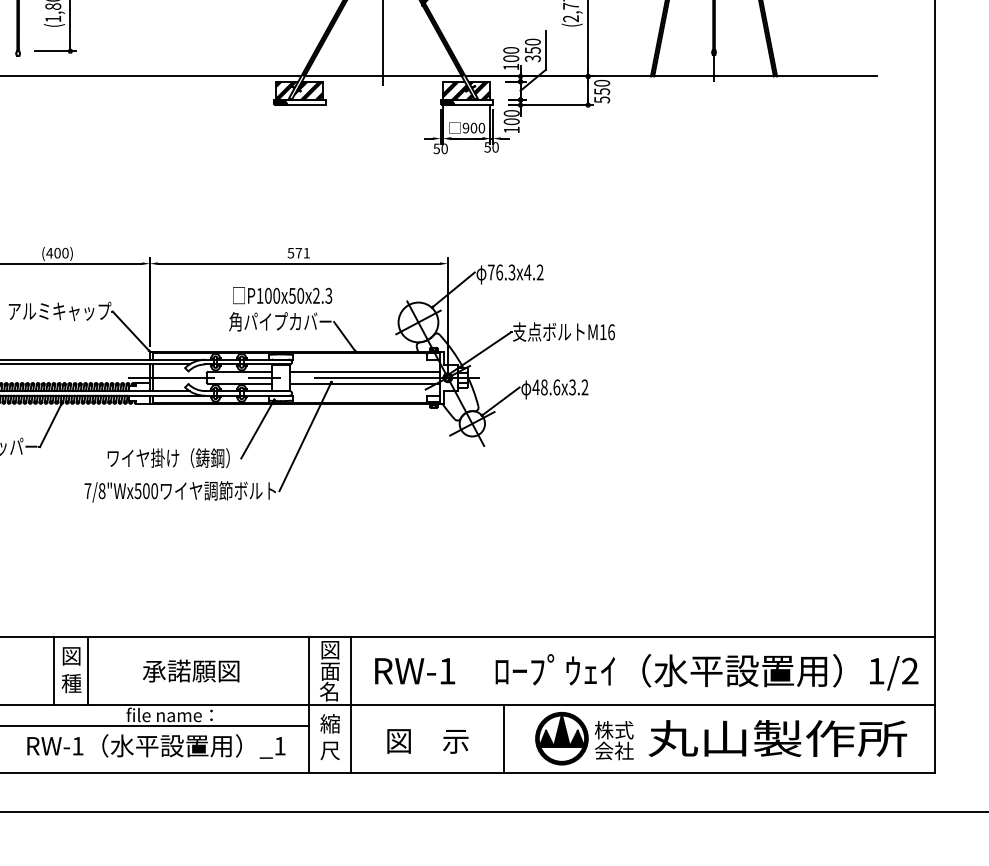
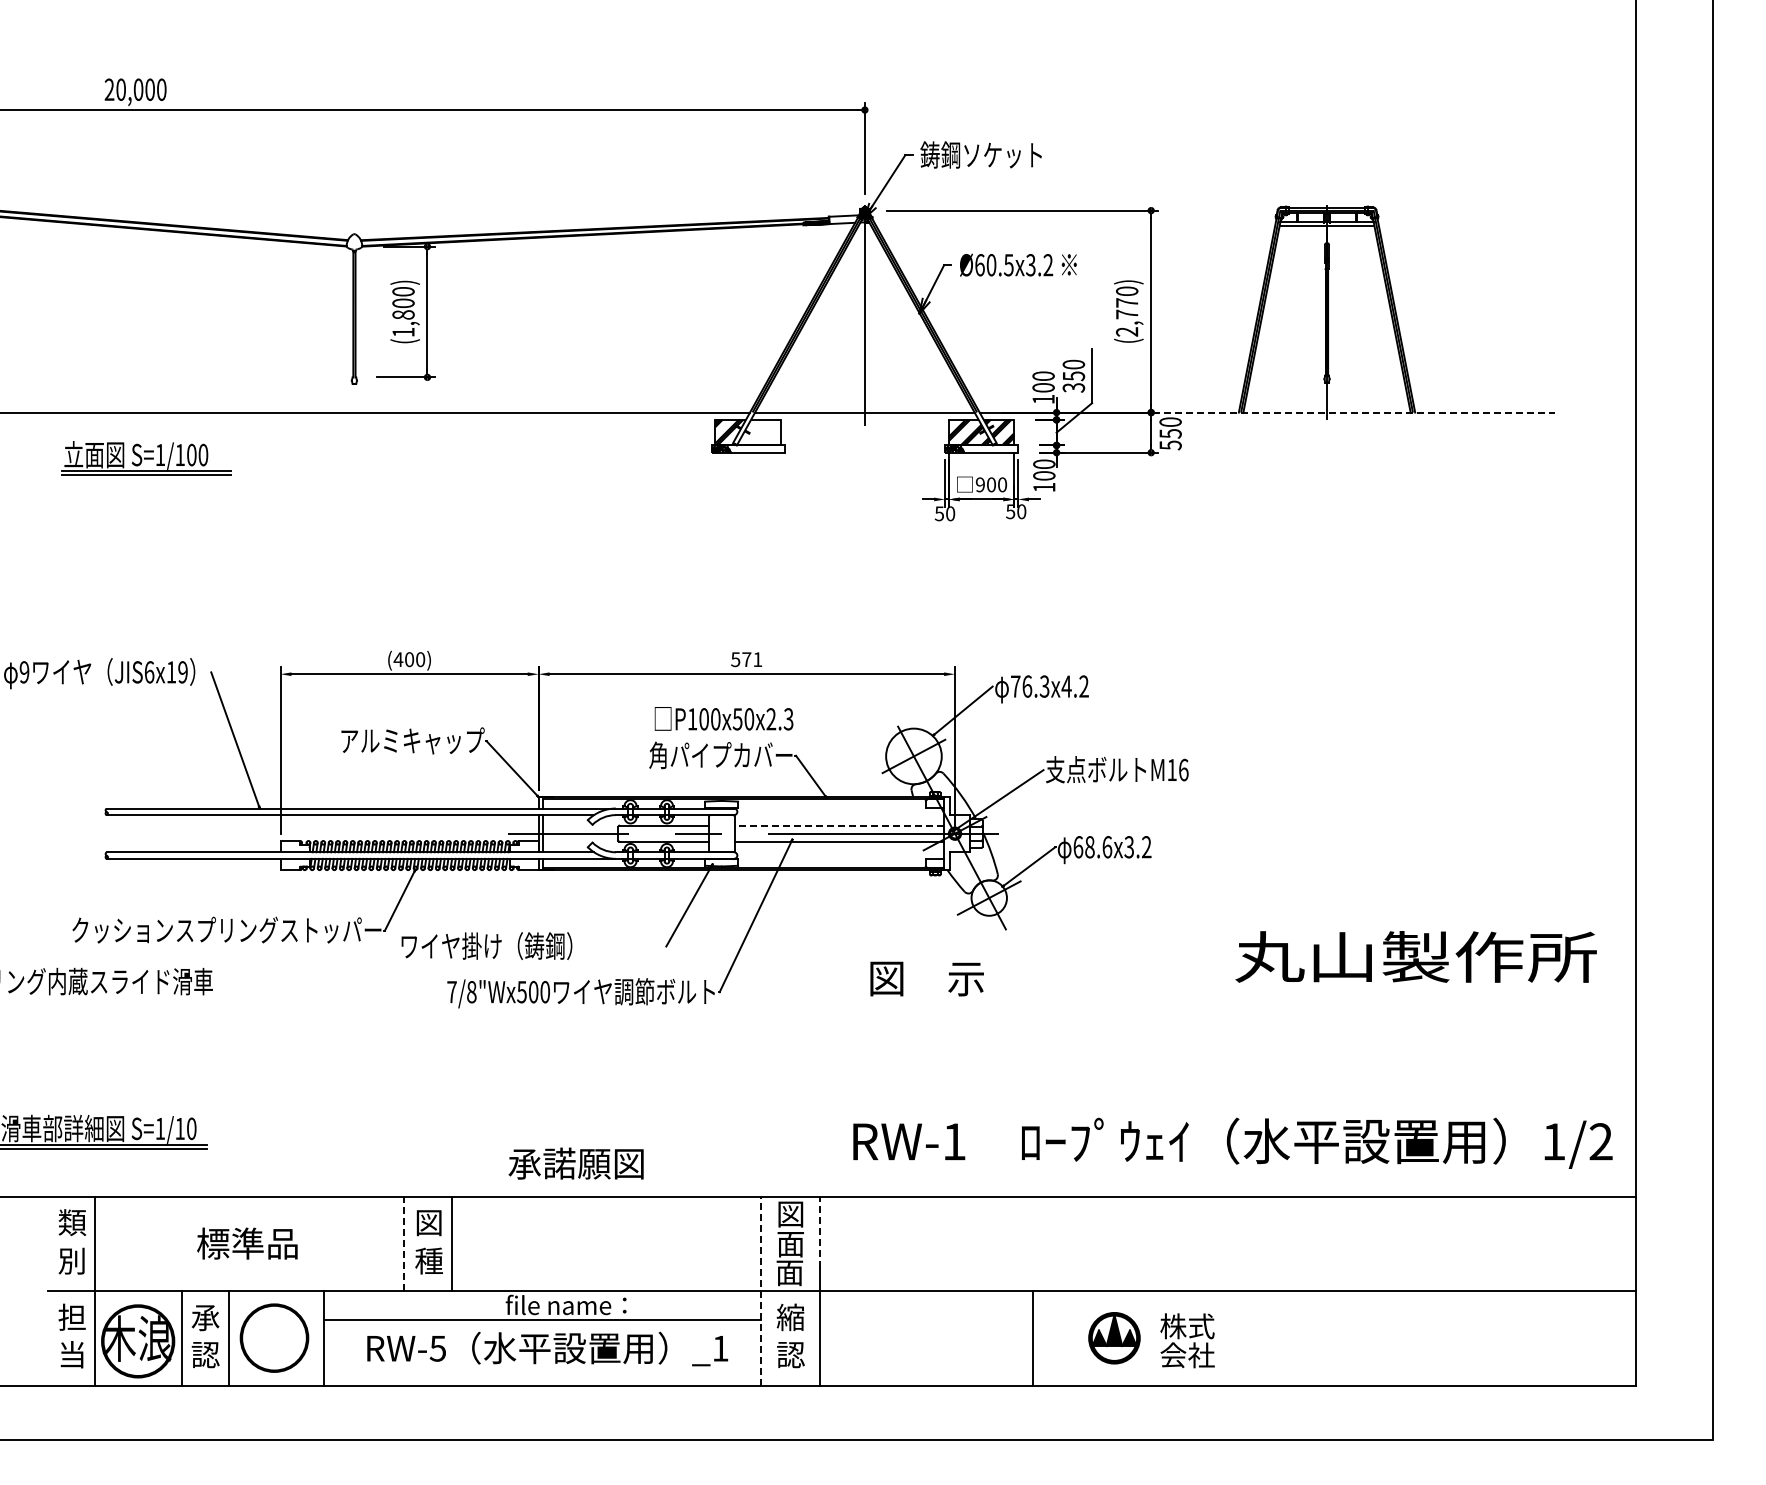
line: (733, 76) -> (1354, 412), solid -> dashed
hatch: (309, 90) -> (761, 432), removed
line: (365, 371) -> (839, 825), solid -> dashed
text: (536, 387) -> (1078, 847), 48.6x3.2 -> 68.6x3.2
text: (168, 457) -> (486, 945), moved
line: (351, 663) -> (820, 1232), solid -> dashed
line: (53, 670) -> (404, 1243), solid -> dashed
text: (190, 670) -> (575, 1163), moved
text: (646, 671) -> (1232, 1142), moved
text: (329, 691) -> (789, 1272), 名 -> 面
line: (309, 705) -> (761, 1291), solid -> dashed
part: (561, 738) -> (1114, 1338), size x0.7
text: (777, 738) -> (1415, 956), moved
text: (427, 741) -> (926, 978), moved
text: (77, 746) -> (437, 1348), RW-1 -> RW-5
text: (330, 751) -> (790, 1355), 尺 -> 認

